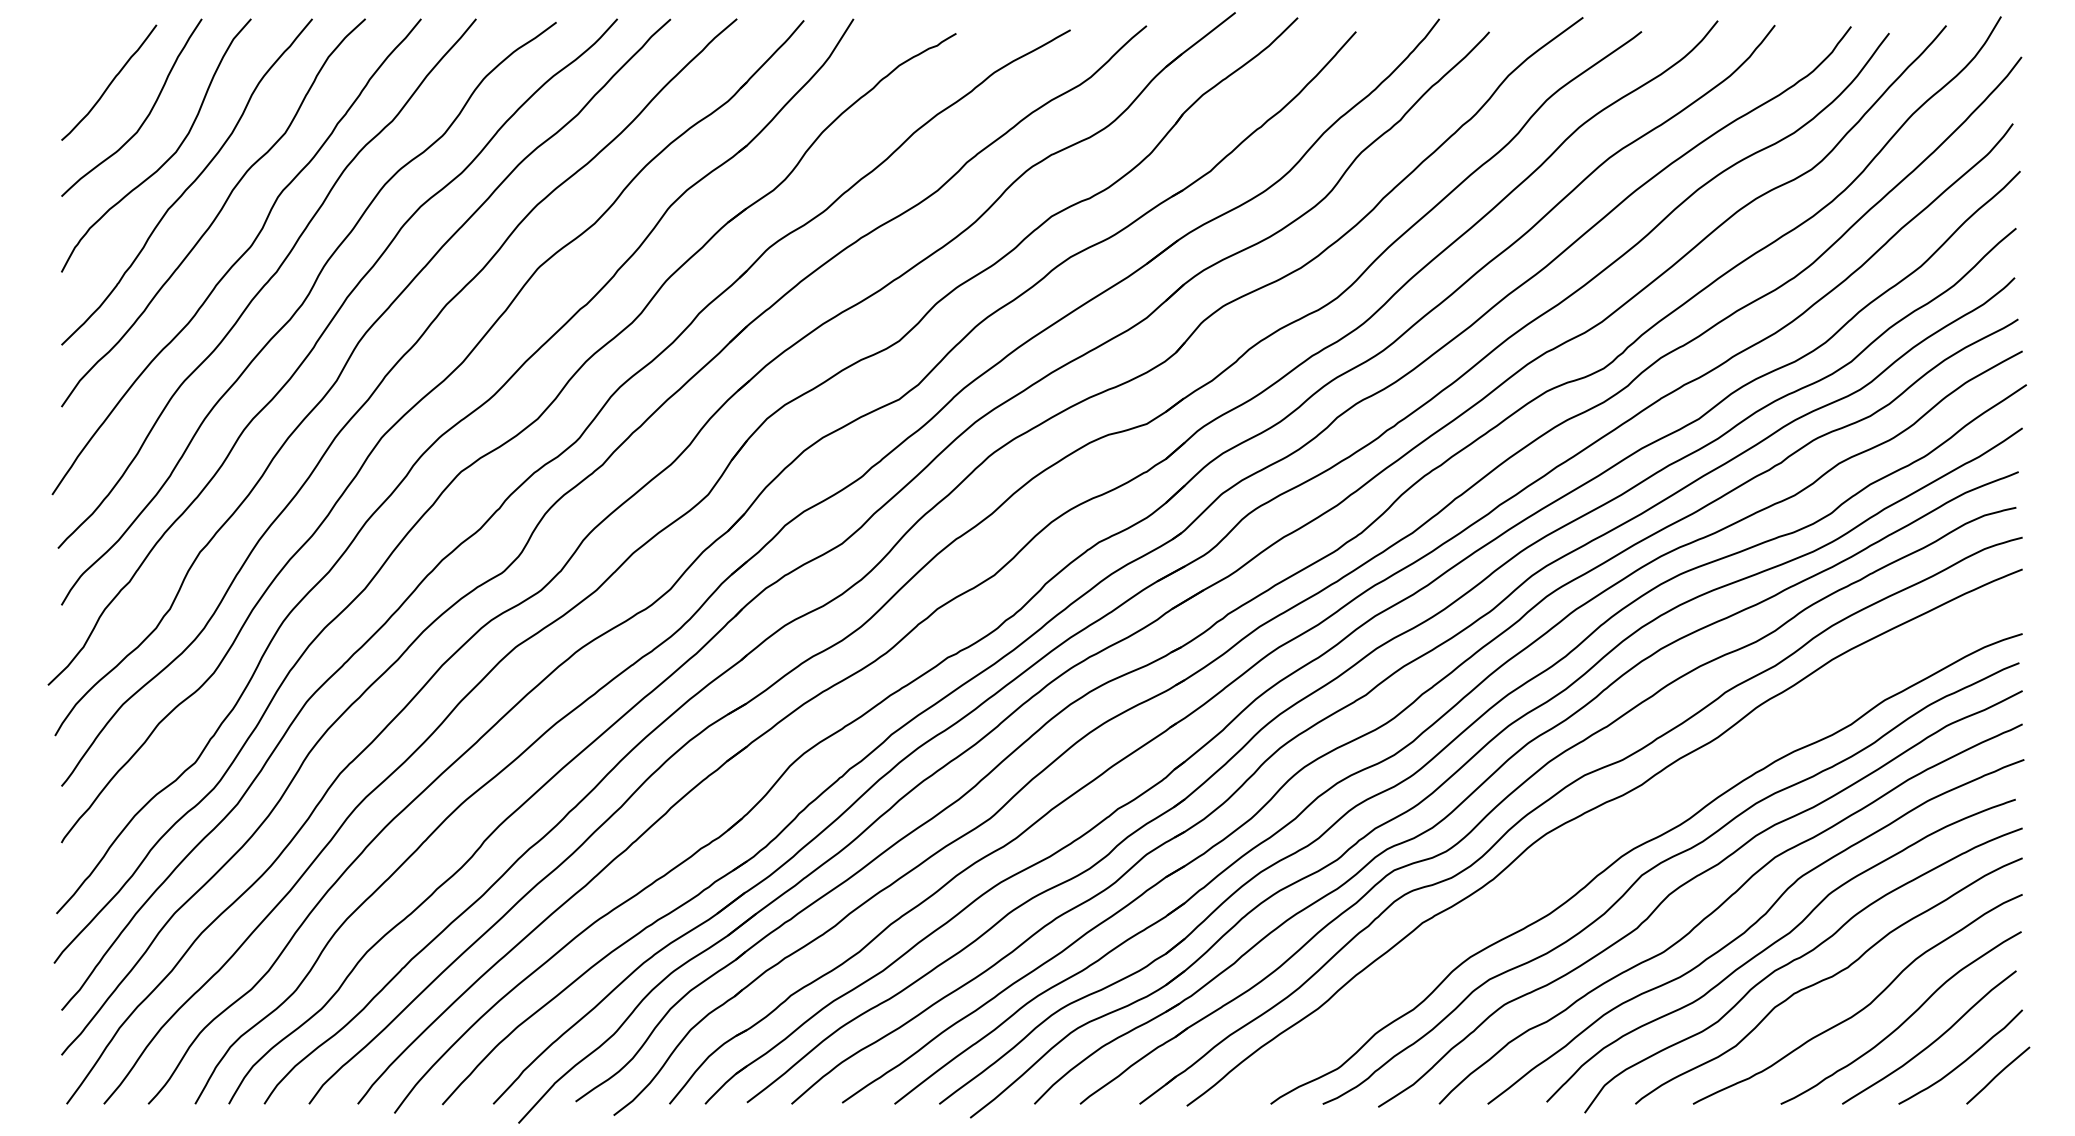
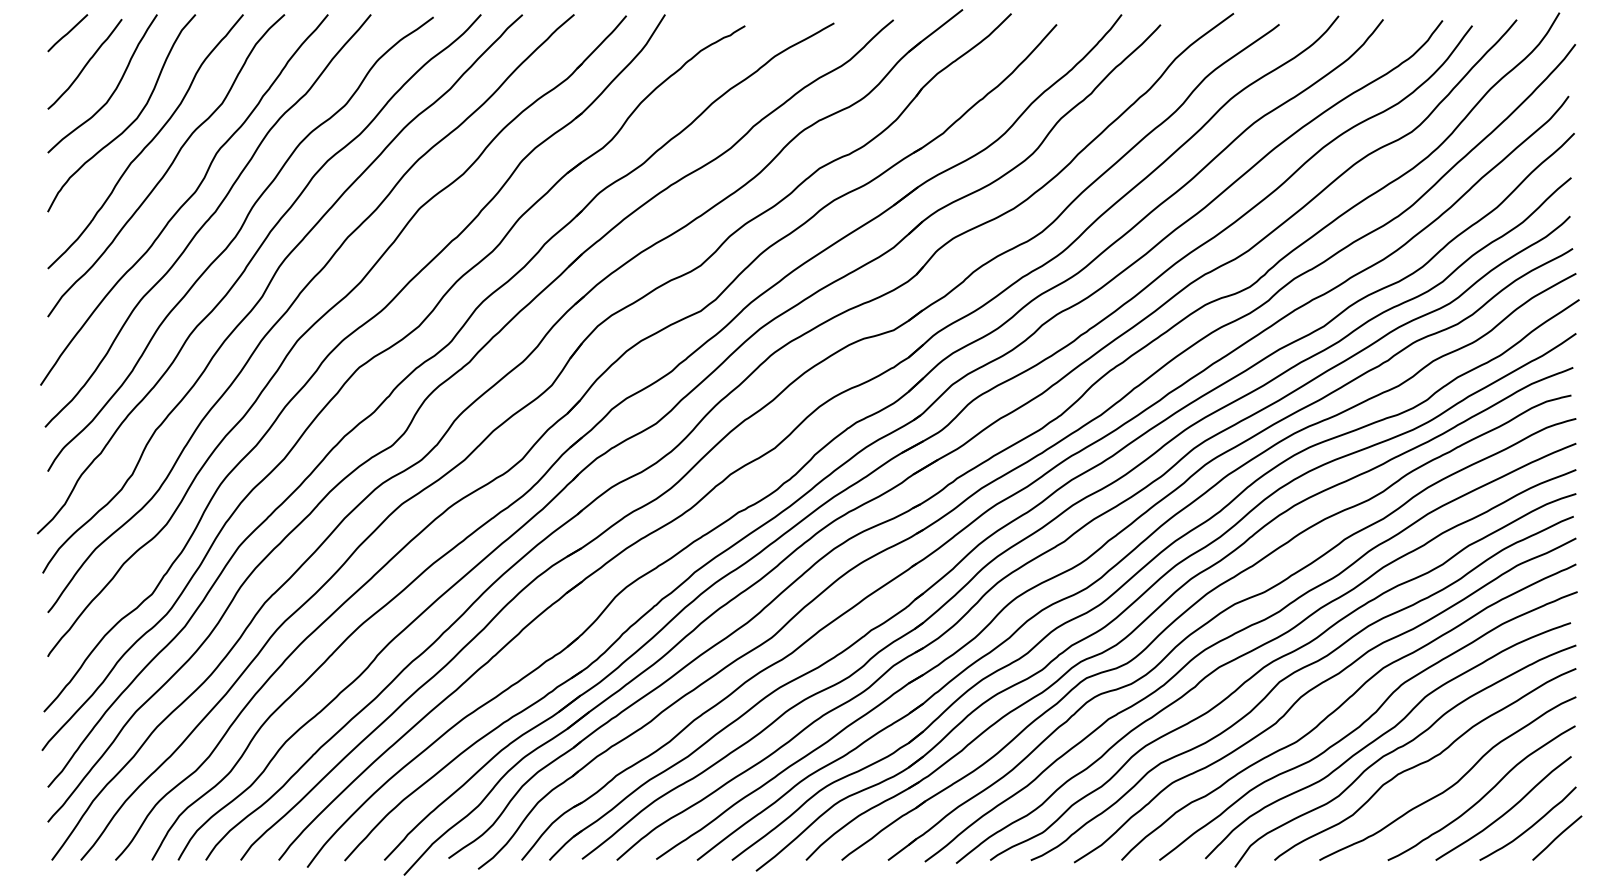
line: (87, 42) -> (68, 32), added
curve: (1612, 833) -> (1256, 649), added

